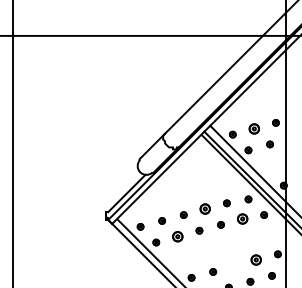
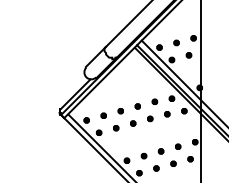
part: (254, 128) -> (176, 42), size x0.62
part: (205, 209) -> (137, 106), size x0.62
part: (242, 218) -> (167, 113), size x0.62
part: (177, 236) -> (115, 128), size x0.62
part: (256, 260) -> (178, 147), size x0.62
part: (234, 265) -> (160, 150), added

